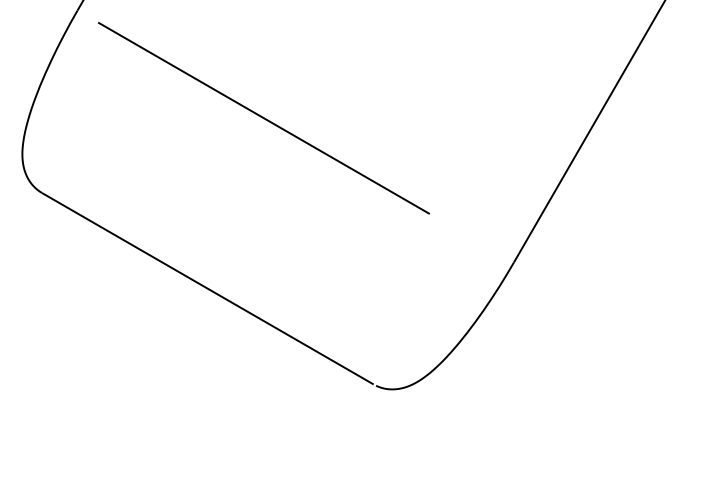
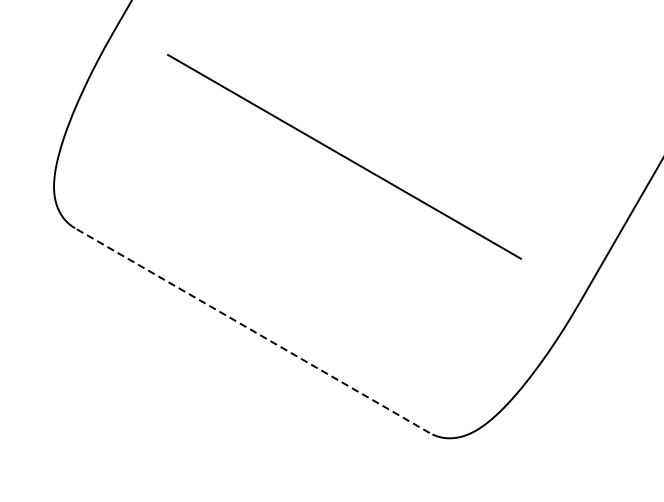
line: (263, 118) -> (344, 157), moved
line: (207, 288) -> (252, 330), solid -> dashed

